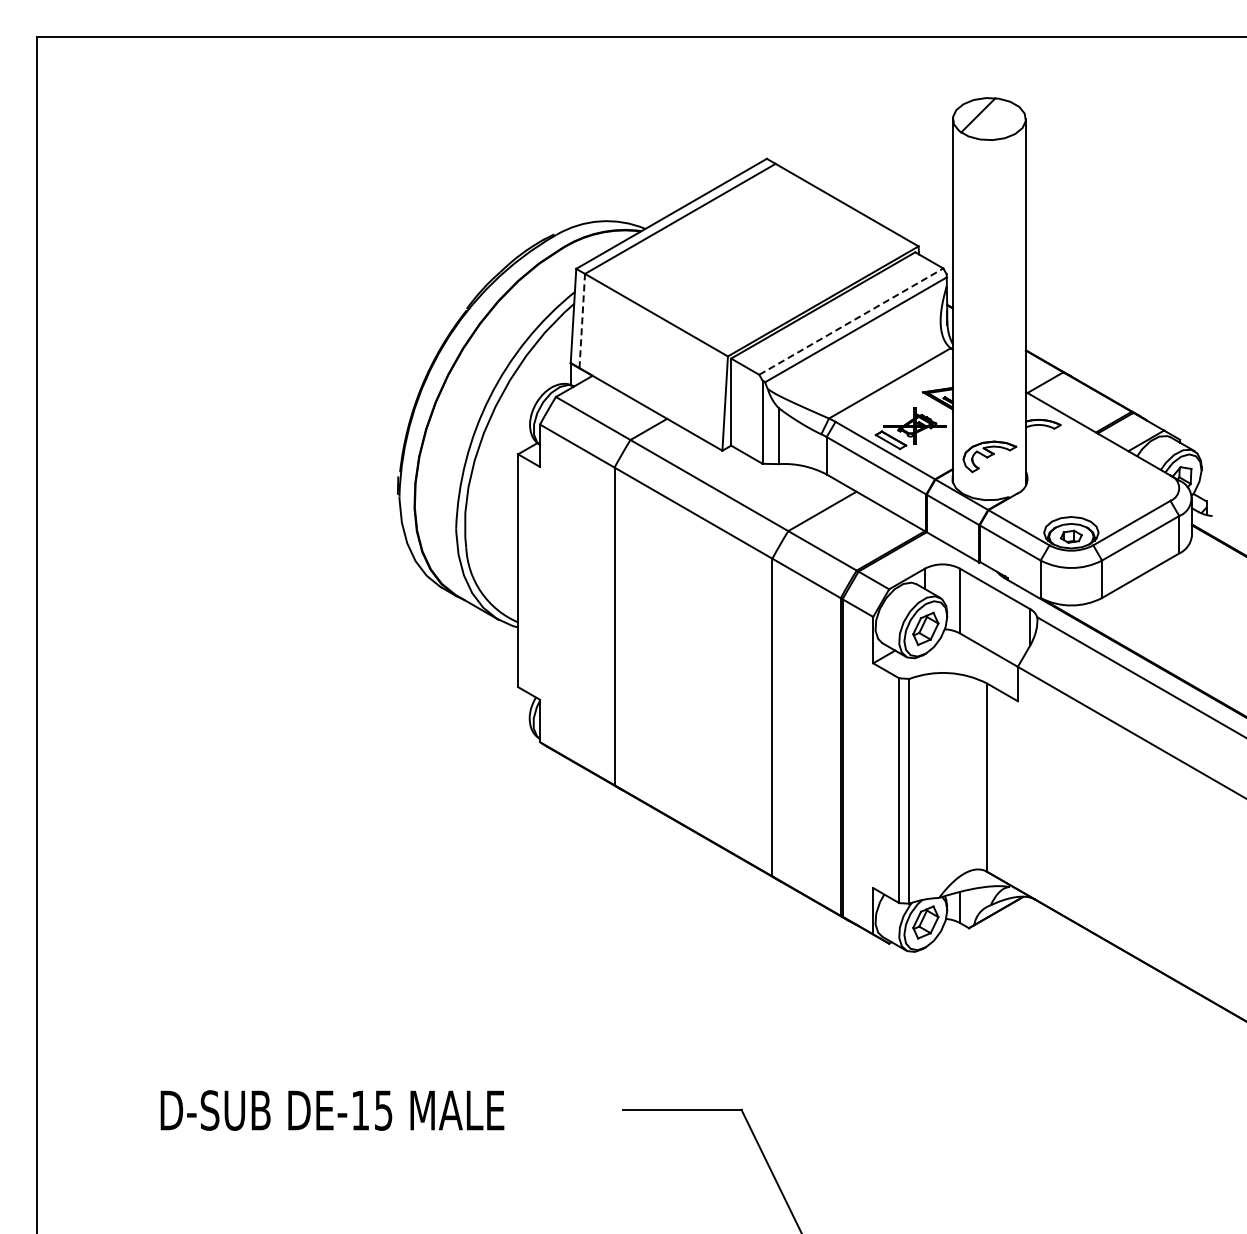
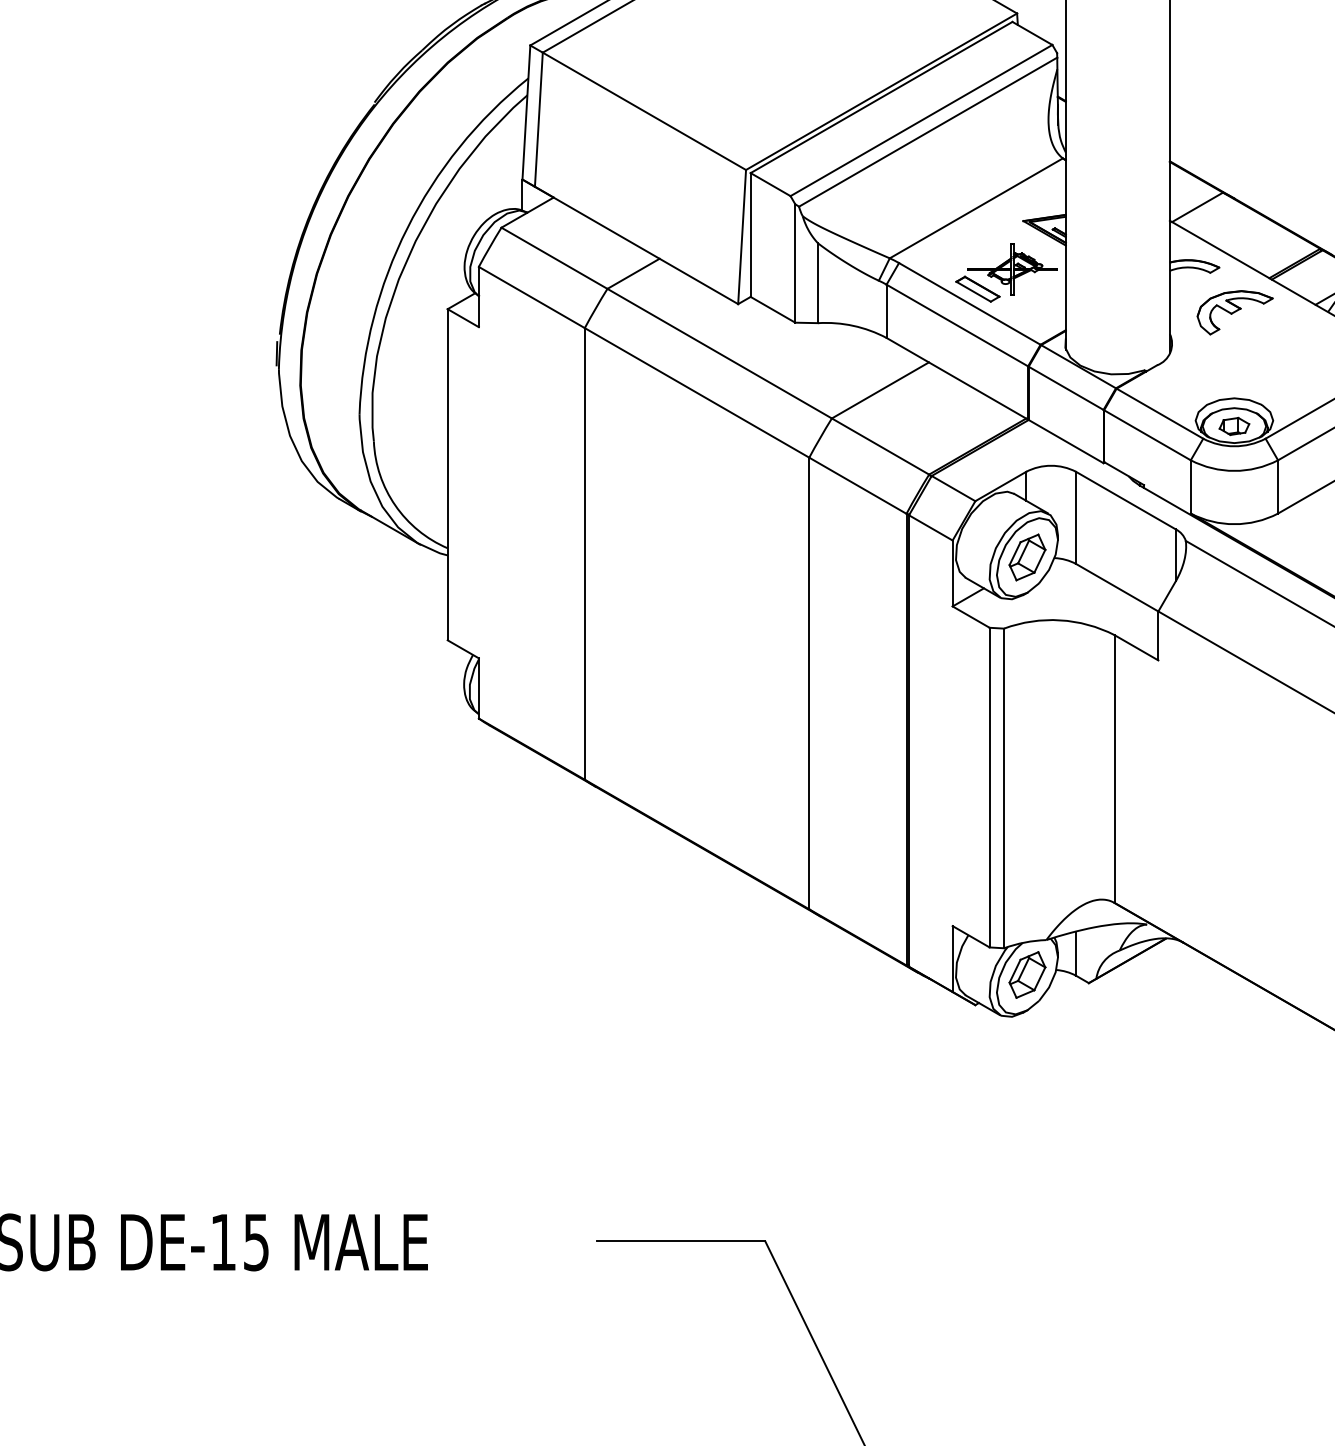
line: (582, 320) -> (539, 118), dashed -> solid
line: (851, 321) -> (921, 120), dashed -> solid
part: (989, 456) -> (1234, 312), moved

